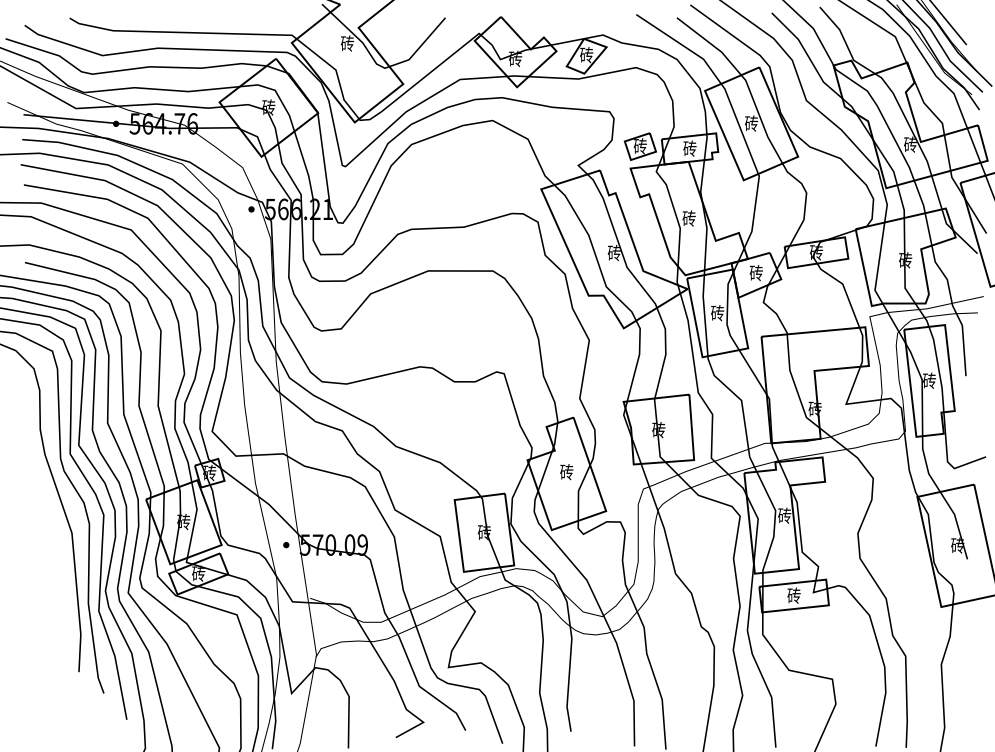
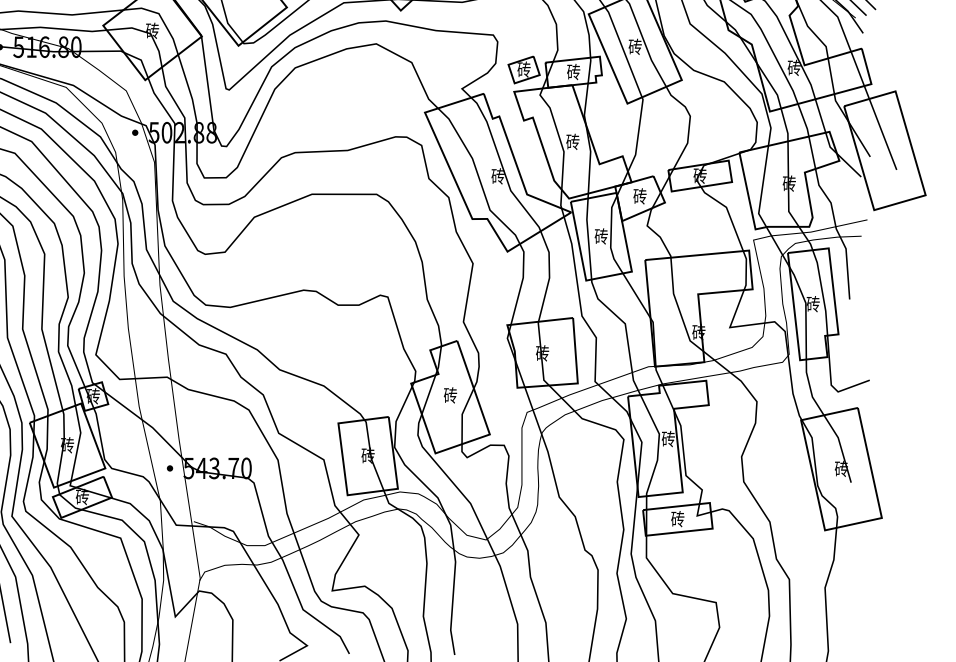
text: (169, 123) -> (53, 46), 564.76 -> 516.80
text: (305, 209) -> (189, 132), 566.21 -> 502.88
text: (340, 544) -> (224, 467), 570.09 -> 543.70

